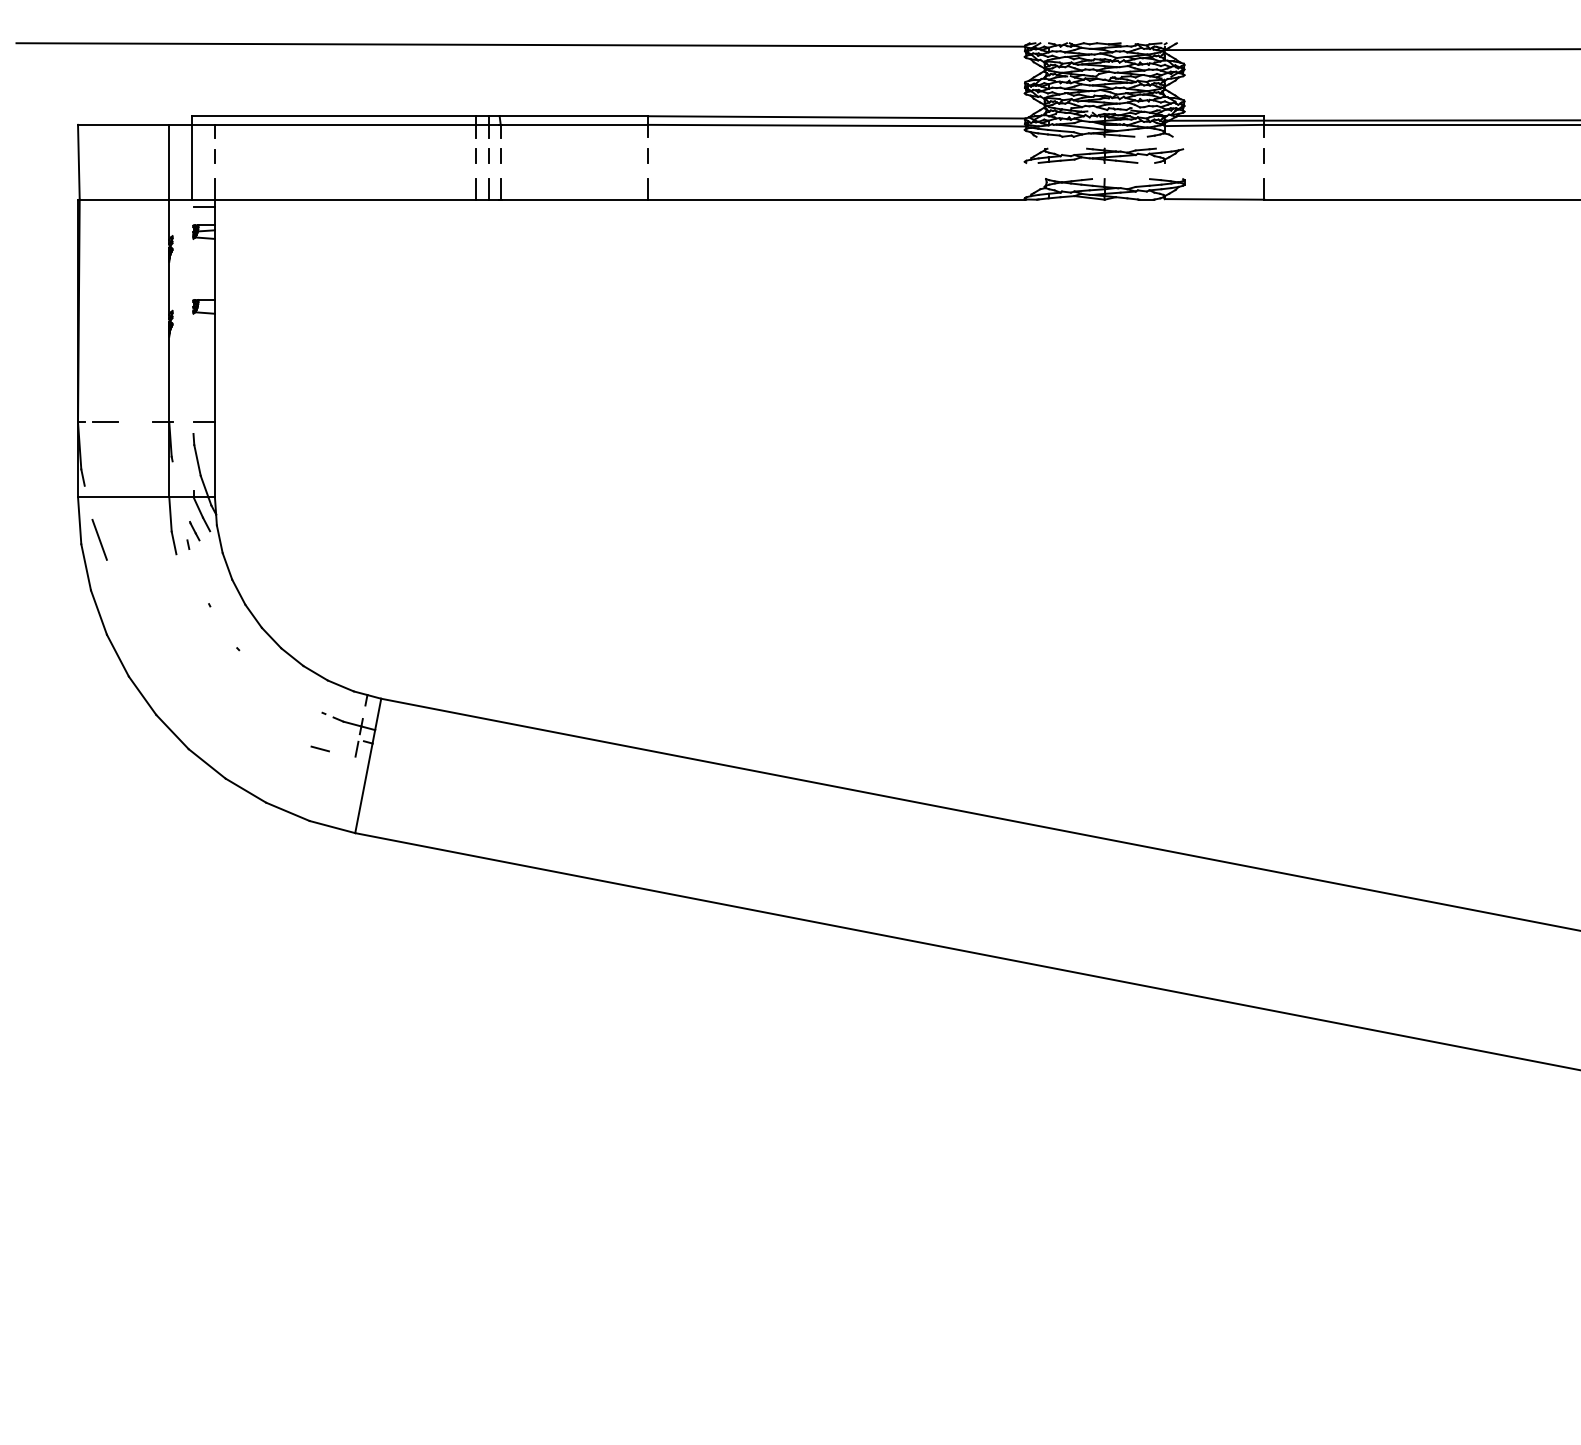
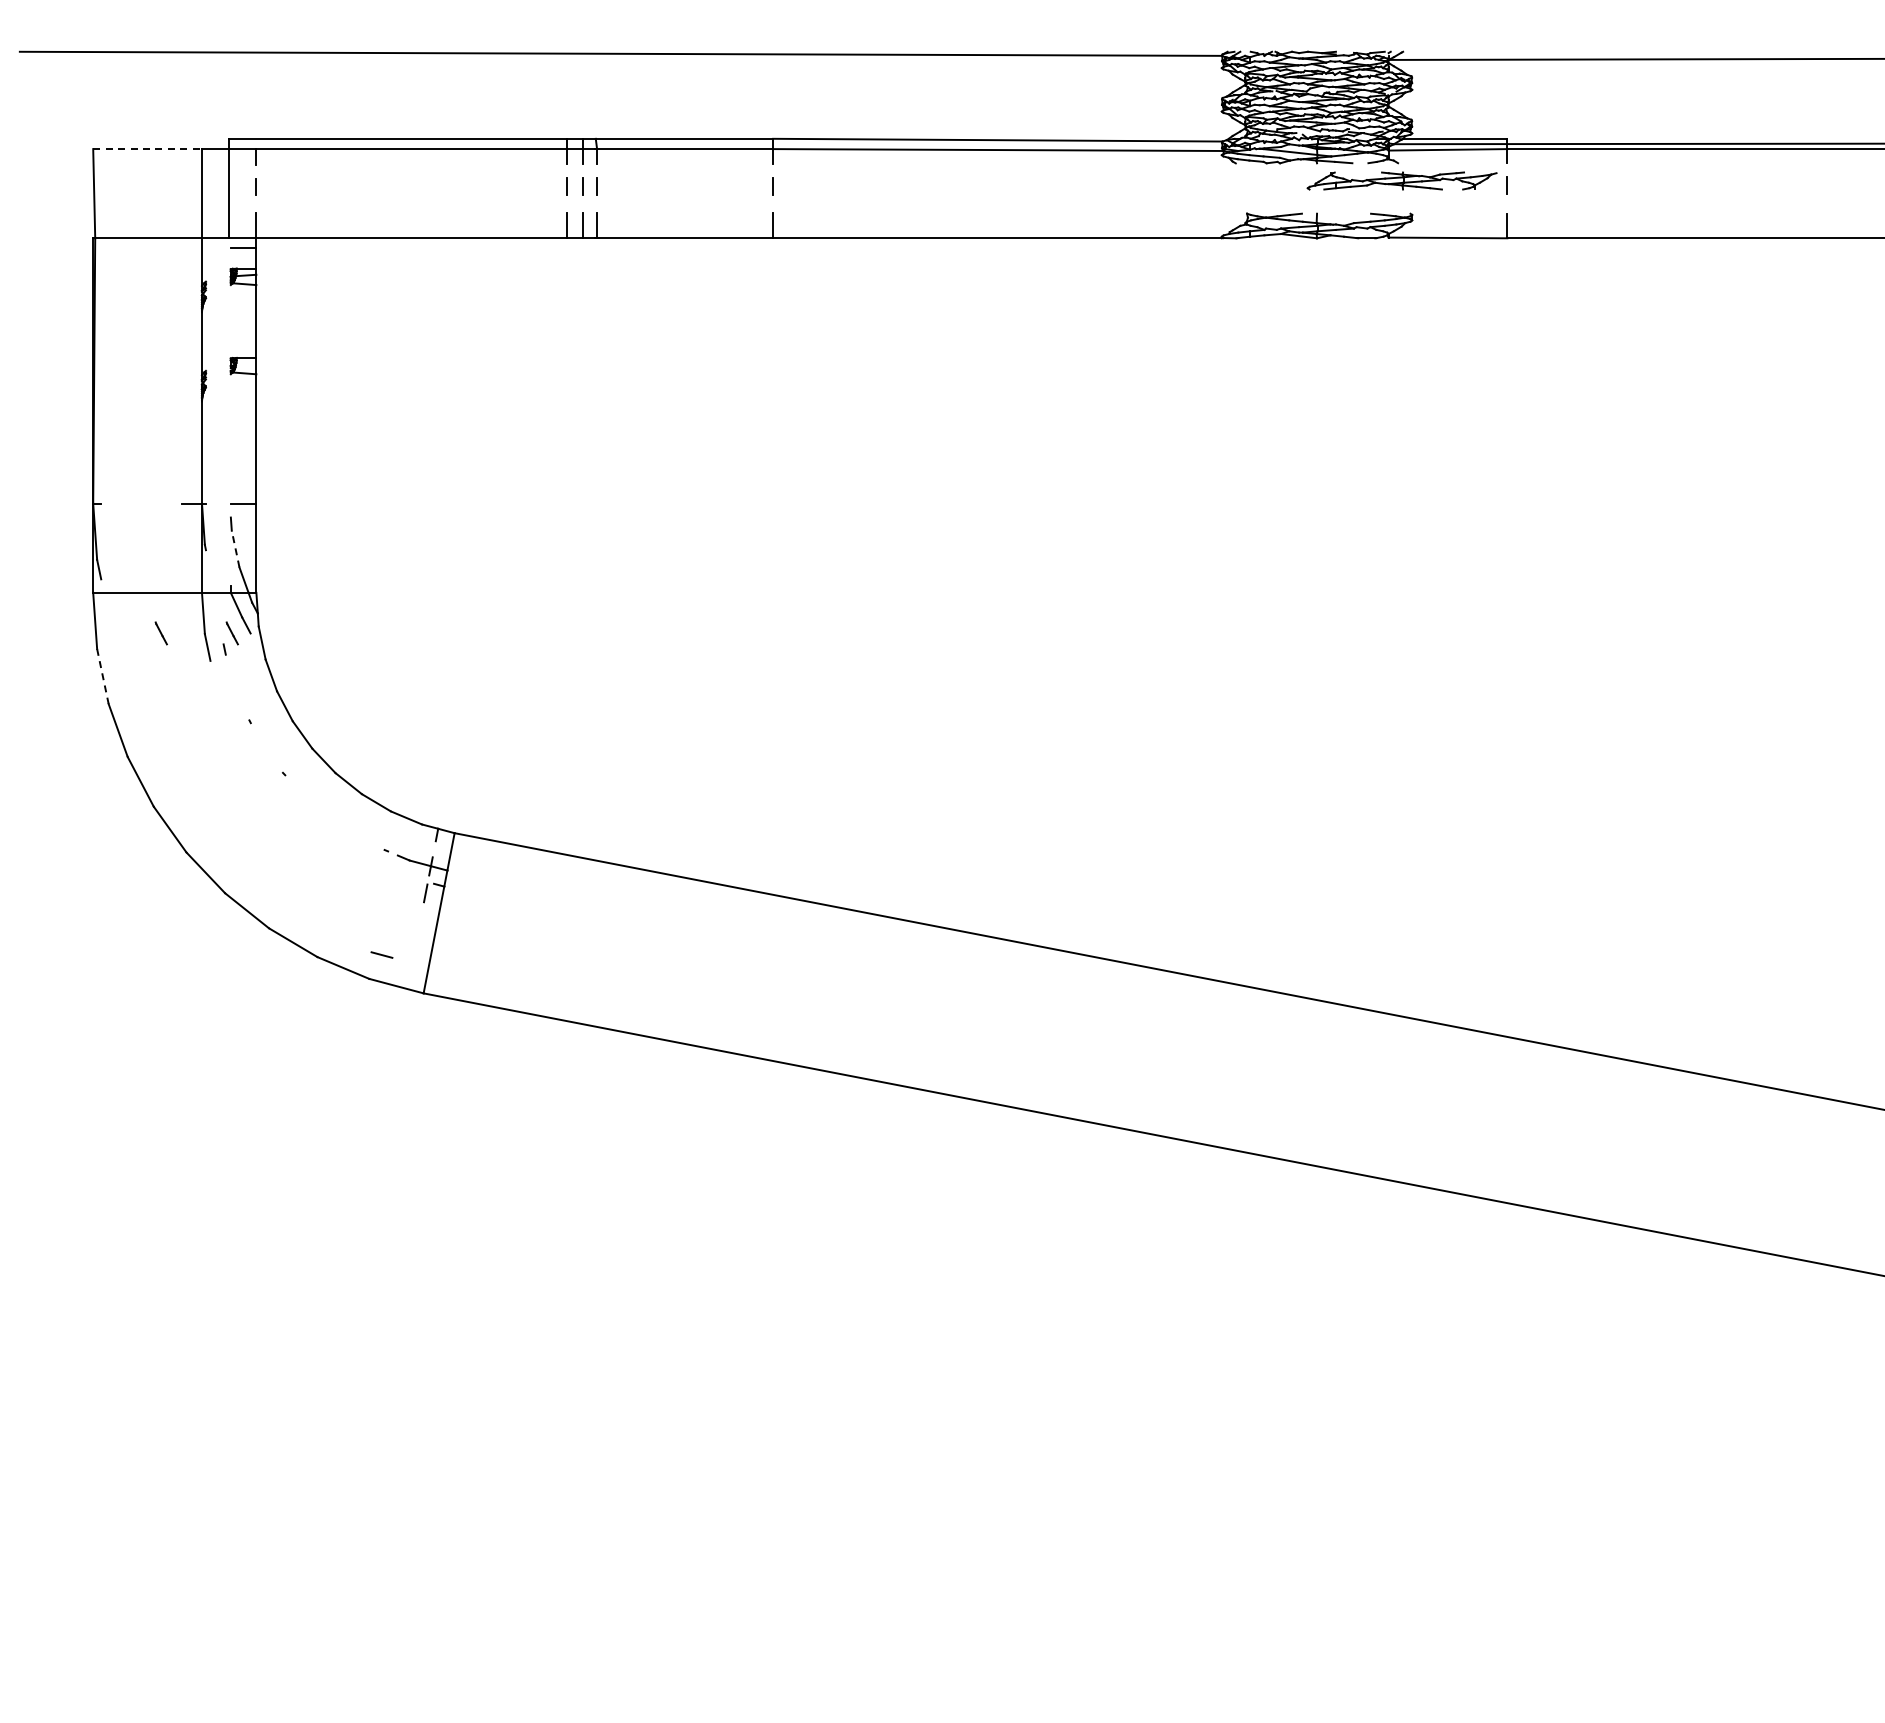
line: (124, 125) -> (148, 149), solid -> dashed
part: (1103, 155) -> (1401, 180), moved
line: (105, 422) -> (126, 503), removed
line: (197, 460) -> (235, 549), solid -> dashed
line: (134, 531) -> (160, 633), added
line: (99, 539) -> (118, 643), removed
line: (86, 567) -> (103, 676), solid -> dashed
line: (319, 748) -> (381, 954), moved

